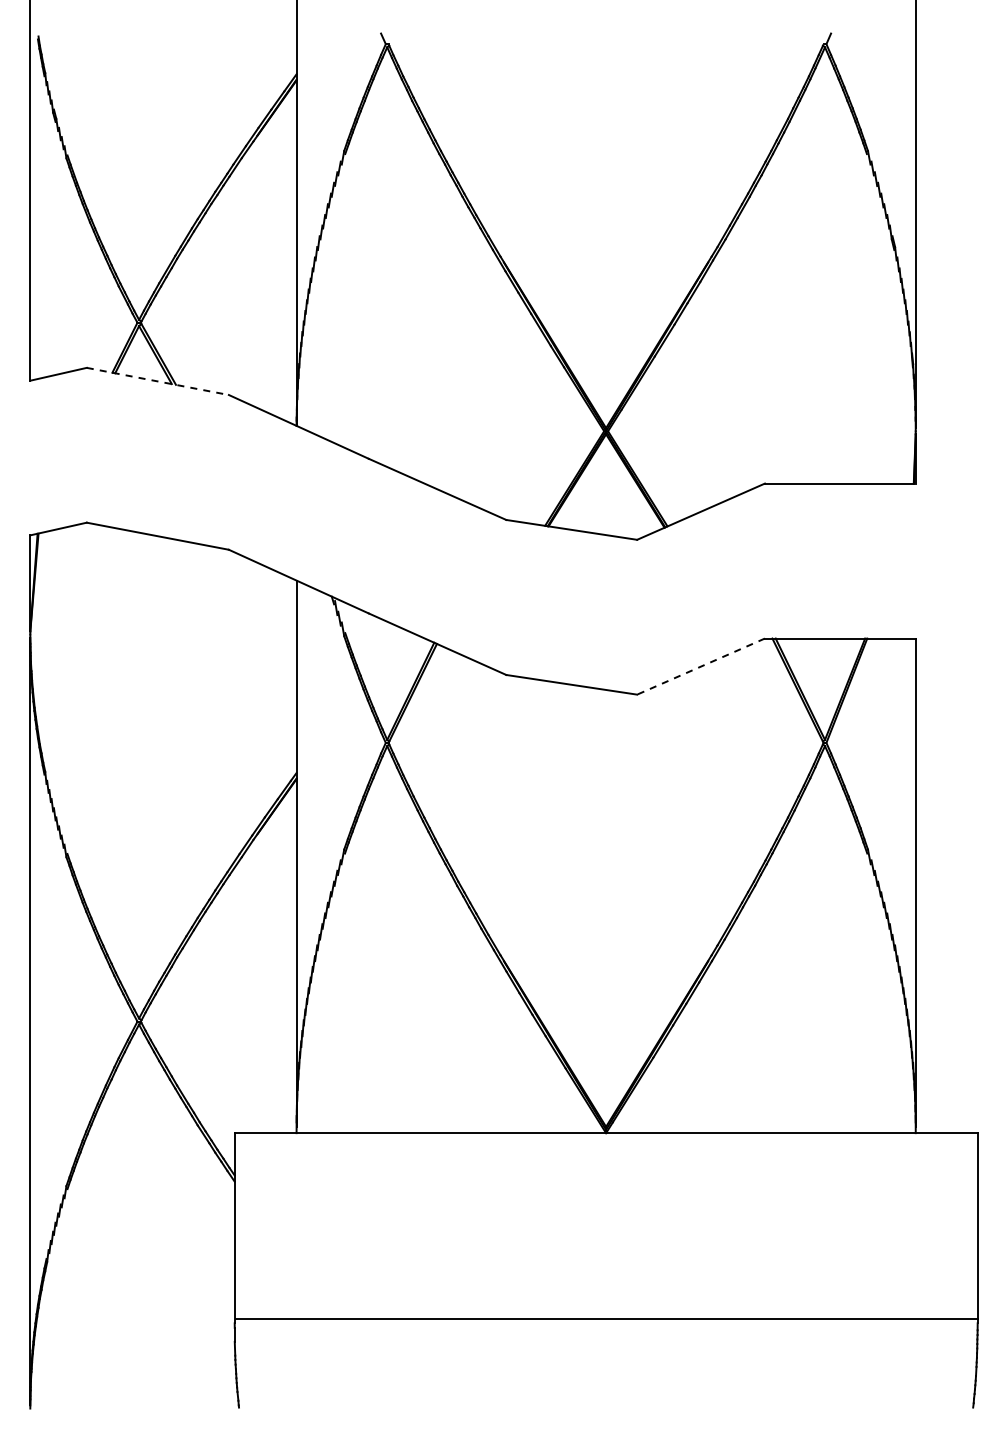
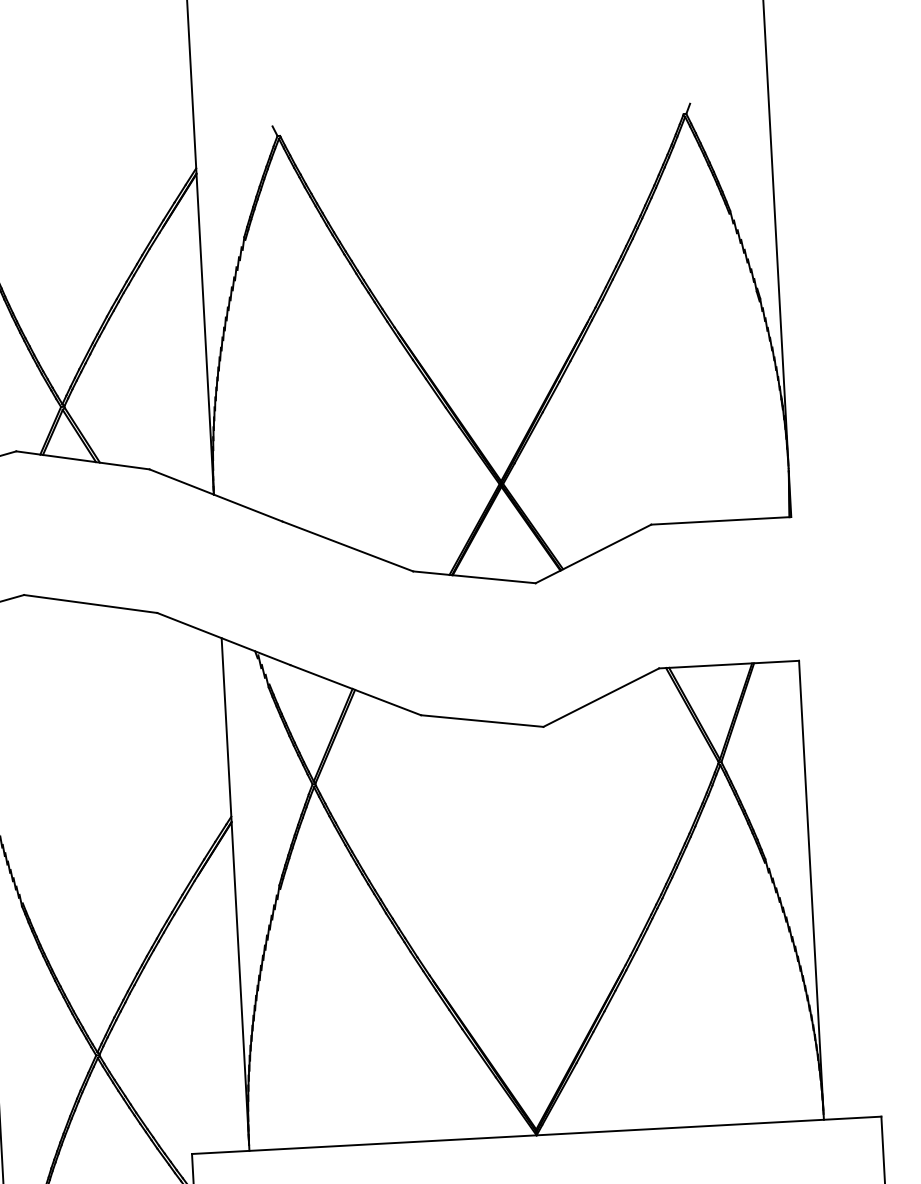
line: (158, 381) -> (83, 460), dashed -> solid
line: (701, 666) -> (601, 697), dashed -> solid

